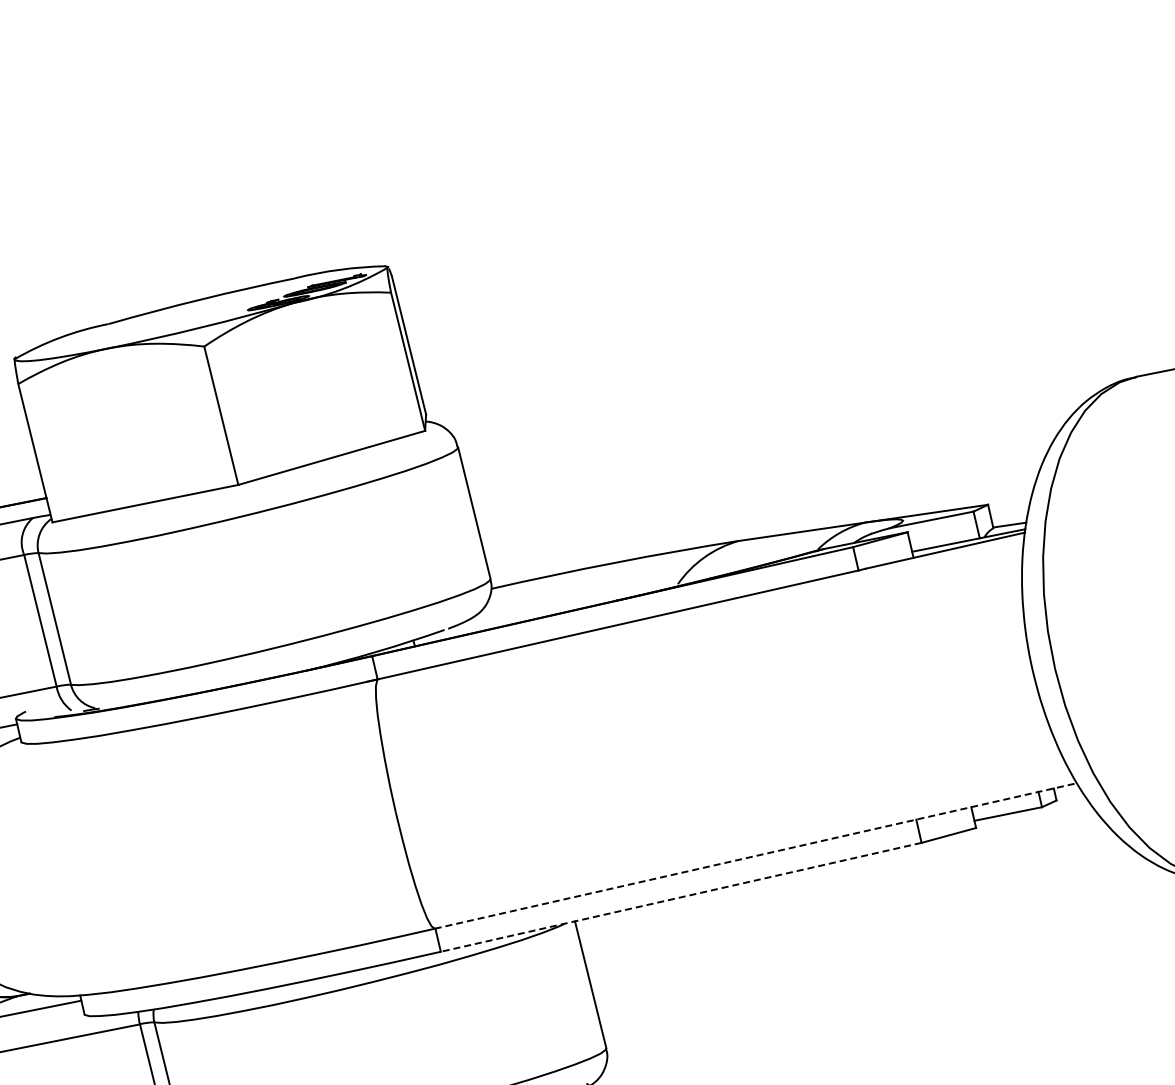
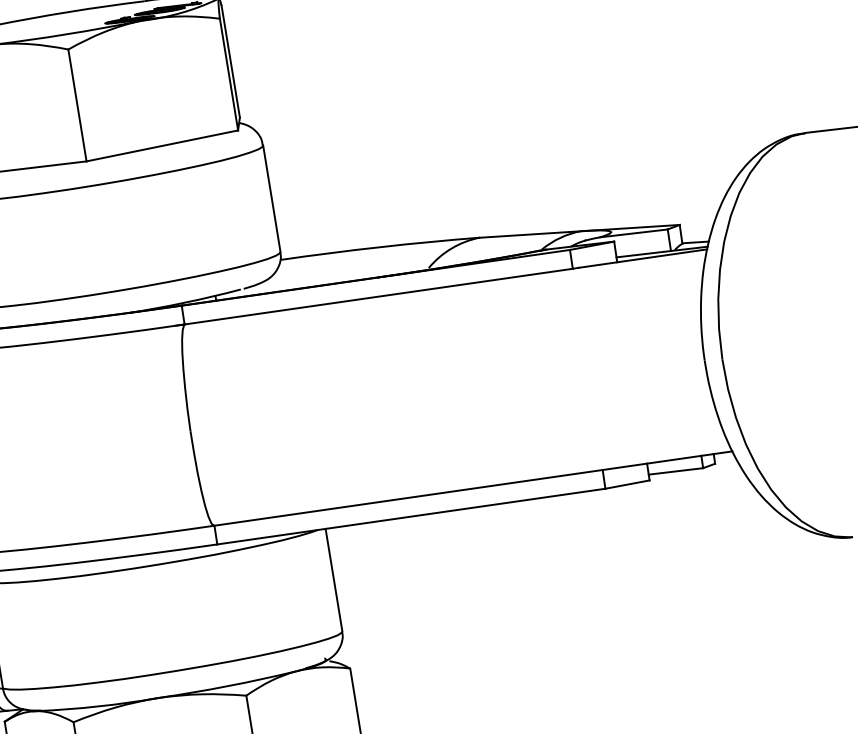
line: (756, 855) -> (473, 488), dashed -> solid
line: (680, 897) -> (410, 516), dashed -> solid

